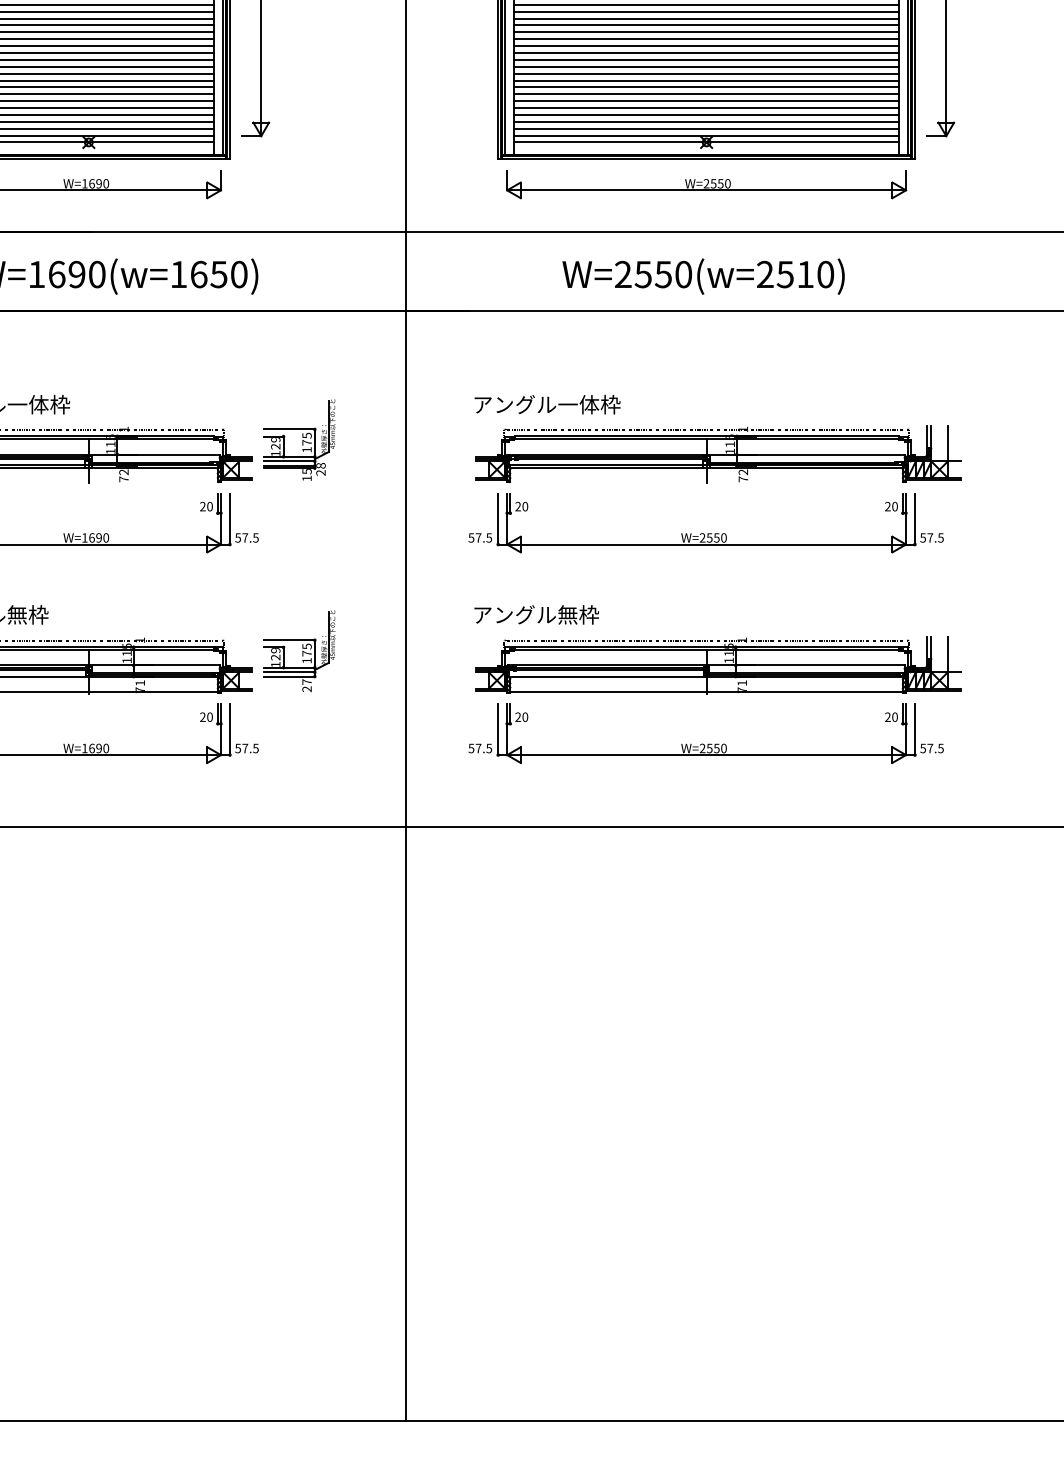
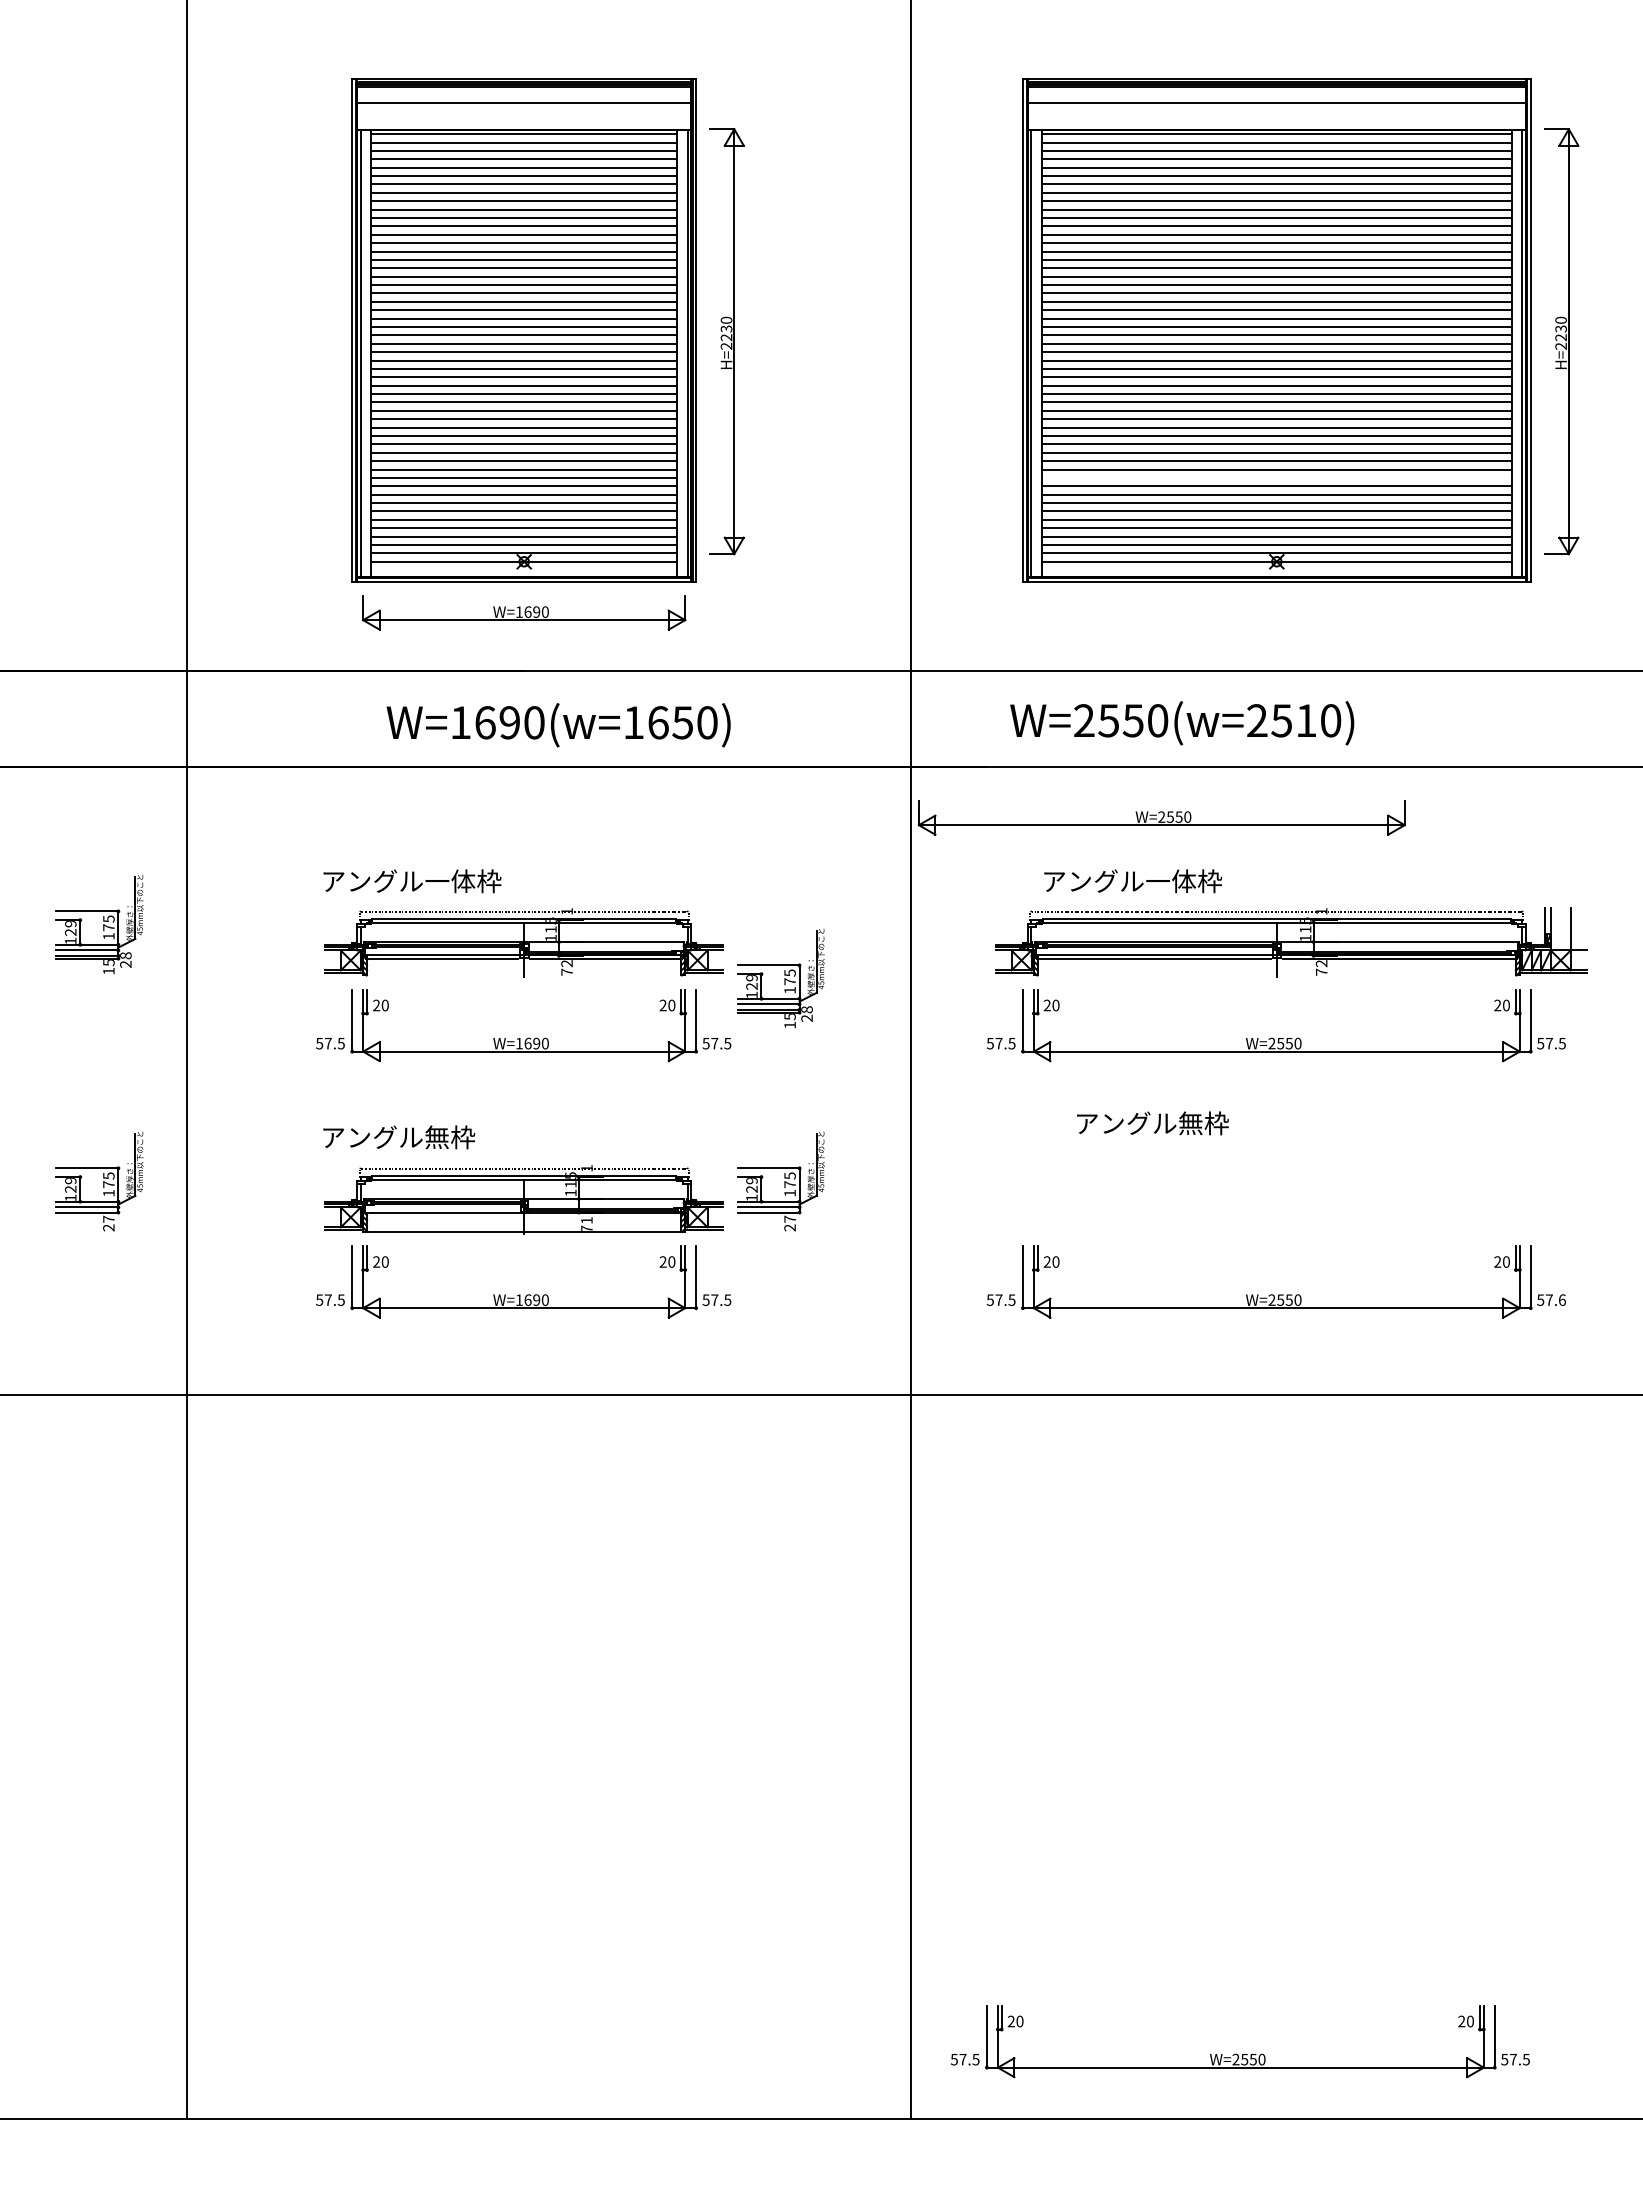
line: (706, 73) -> (1276, 477), removed
part: (706, 184) -> (1161, 817), moved
text: (703, 276) -> (1182, 723), moved
text: (547, 404) -> (1133, 881), moved
part: (299, 440) -> (780, 978), moved
text: (536, 615) -> (1152, 1123), moved
part: (718, 665) -> (1291, 1199), removed
text: (940, 747) -> (1561, 1299), 57.5 -> 57.6
part: (673, 1366) -> (1236, 2053), added

